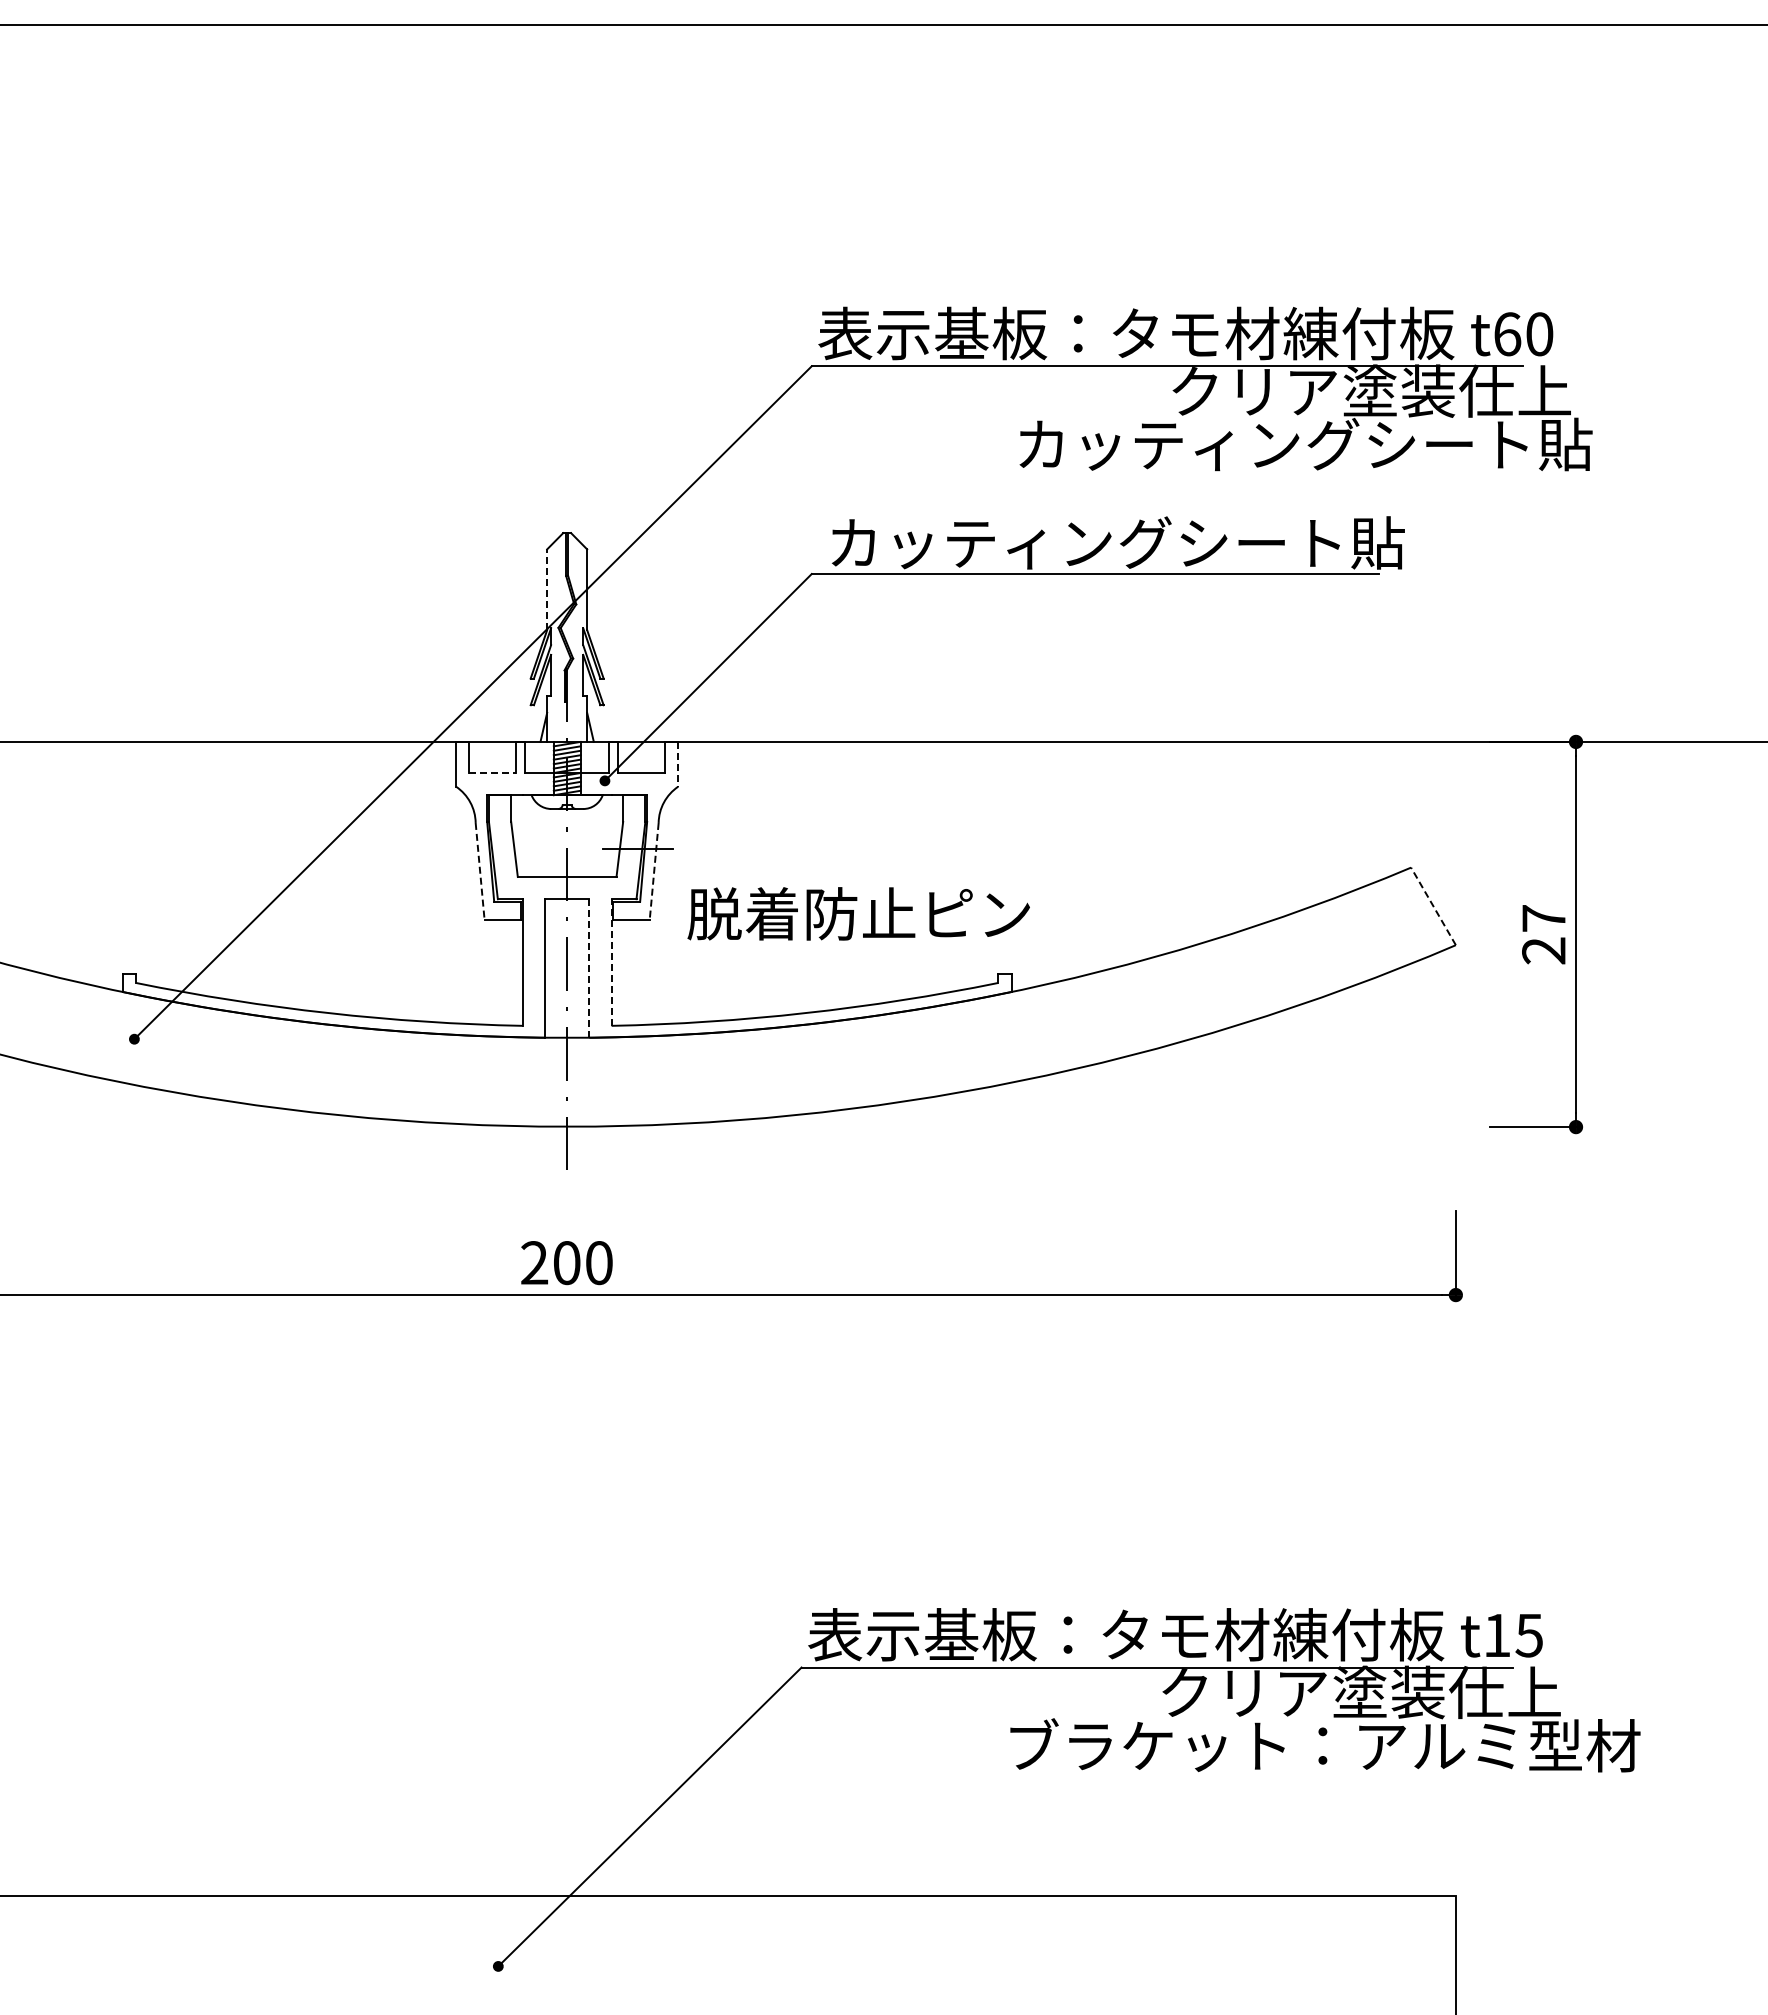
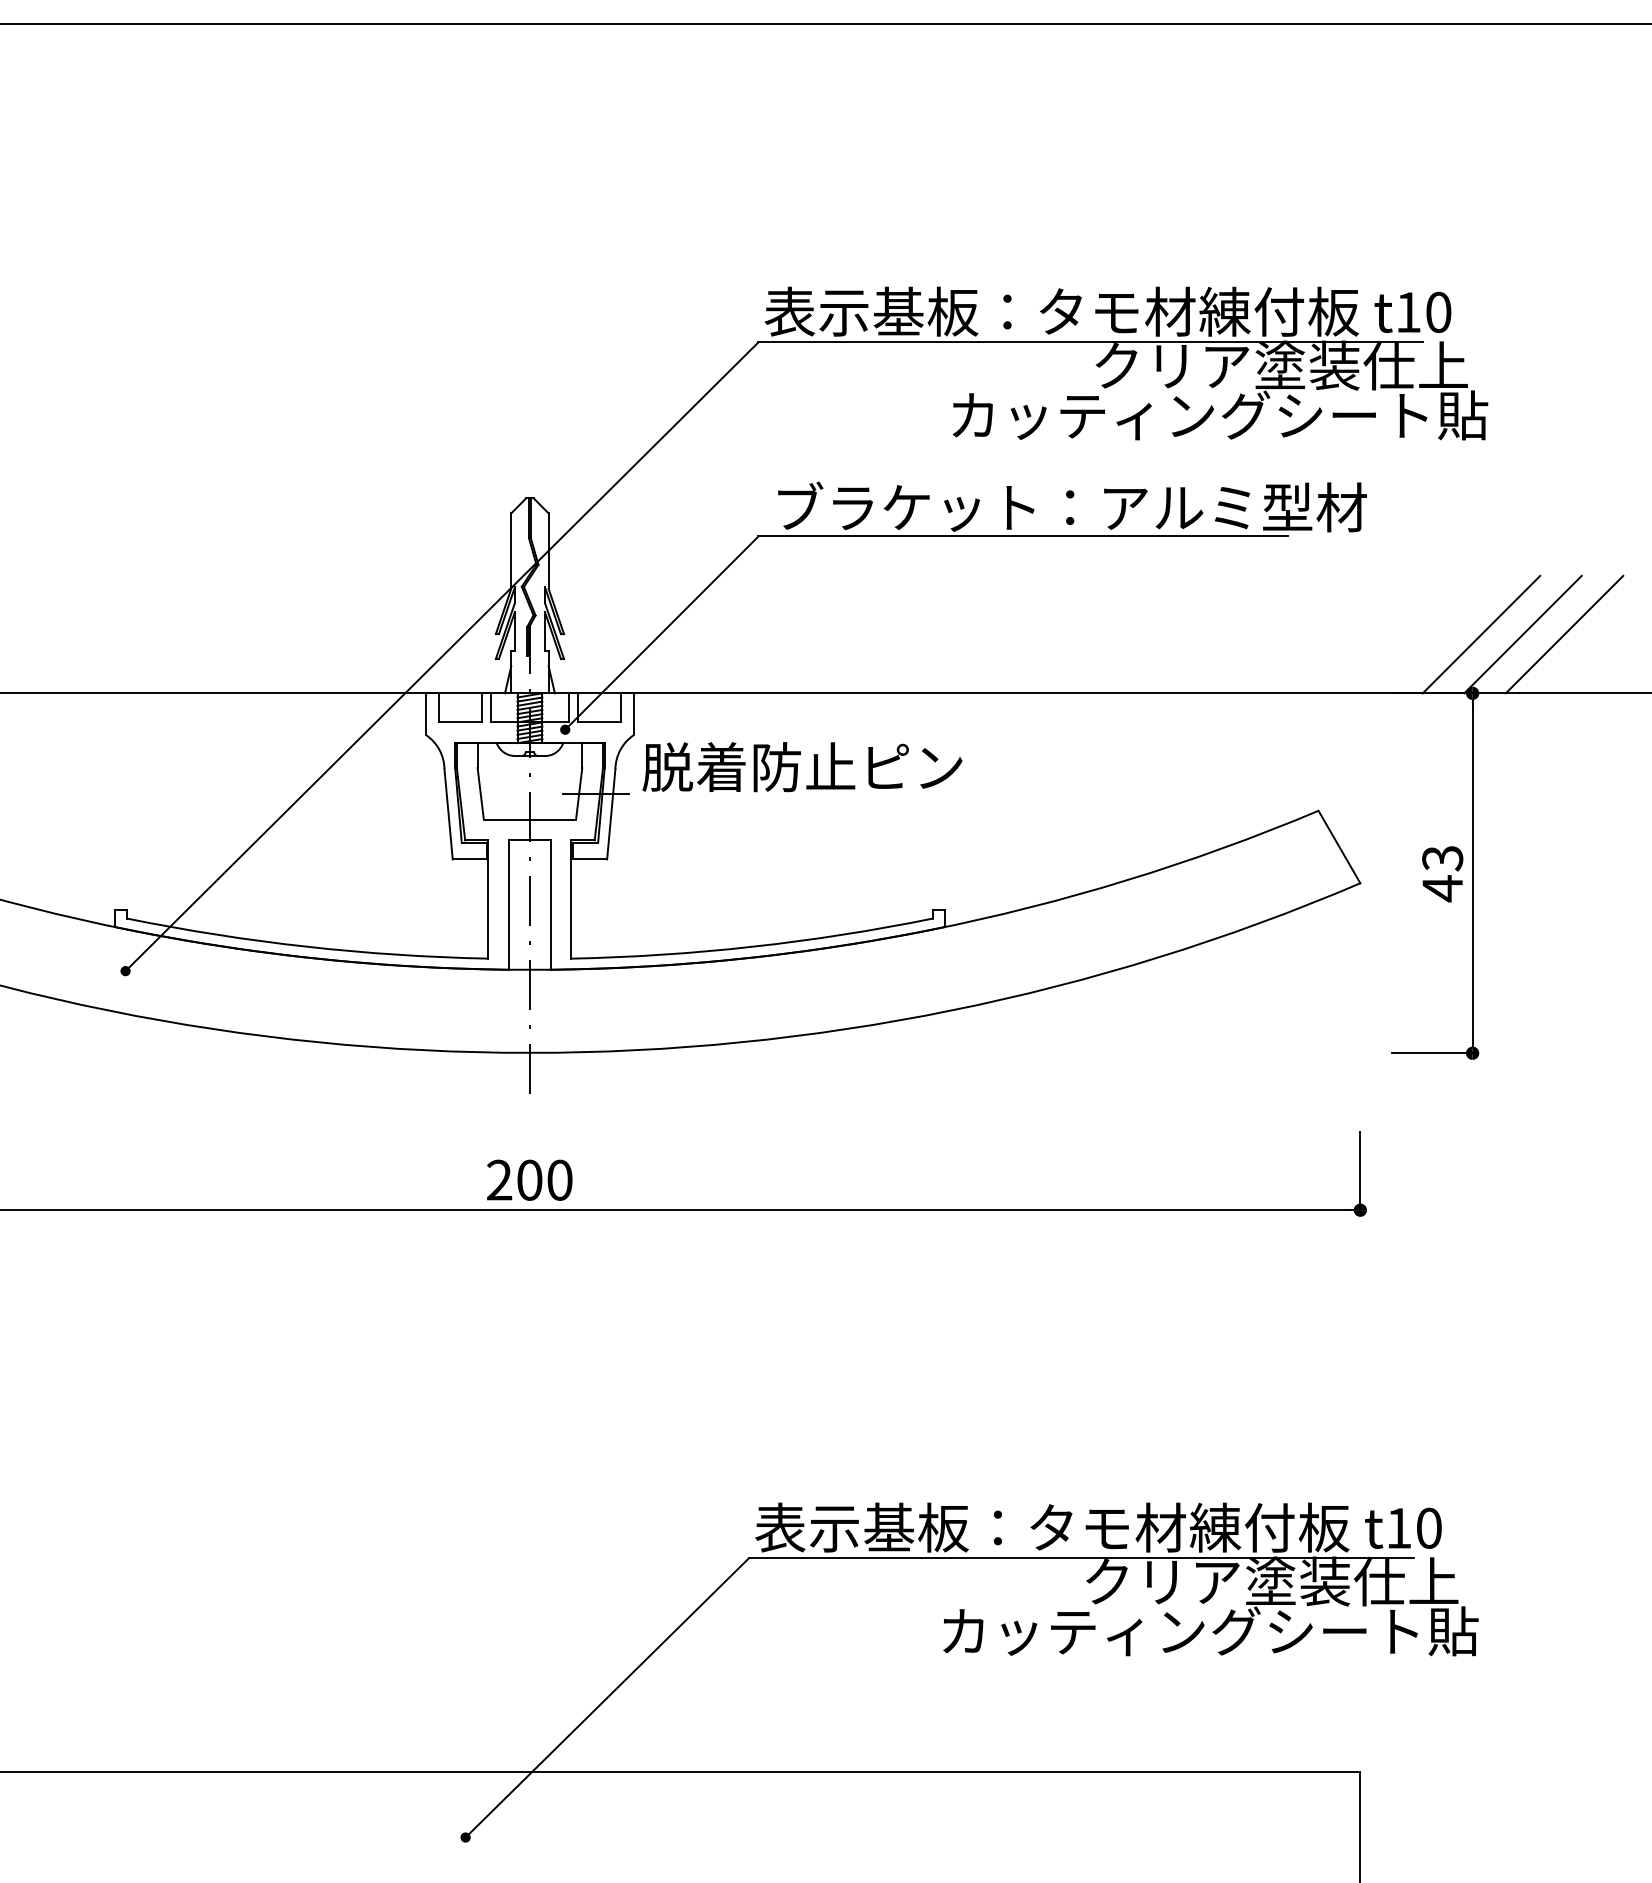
text: (1507, 334) -> (1408, 312), t60 -> t10
text: (1146, 542) -> (1071, 507), カッティングシート貼 -> ブラケット：アルミ型材
line: (547, 589) -> (511, 550), dashed -> solid
line: (1585, 678) -> (1481, 634), added
line: (1629, 678) -> (1522, 634), added
line: (1674, 678) -> (1564, 634), added
line: (678, 764) -> (633, 714), dashed -> solid
line: (493, 773) -> (461, 722), dashed -> solid
line: (480, 871) -> (448, 814), dashed -> solid
line: (654, 871) -> (611, 814), dashed -> solid
line: (1433, 906) -> (1339, 847), dashed -> solid
text: (858, 913) -> (802, 766), moved
text: (1544, 935) -> (1443, 874), 27 -> 43
line: (611, 962) -> (571, 899), dashed -> solid
line: (589, 968) -> (550, 905), dashed -> solid
text: (1528, 1635) -> (1428, 1528), t15 -> t10
text: (1324, 1745) -> (1237, 1631), ブラケット：アルミ型材 -> カッティングシート貼

